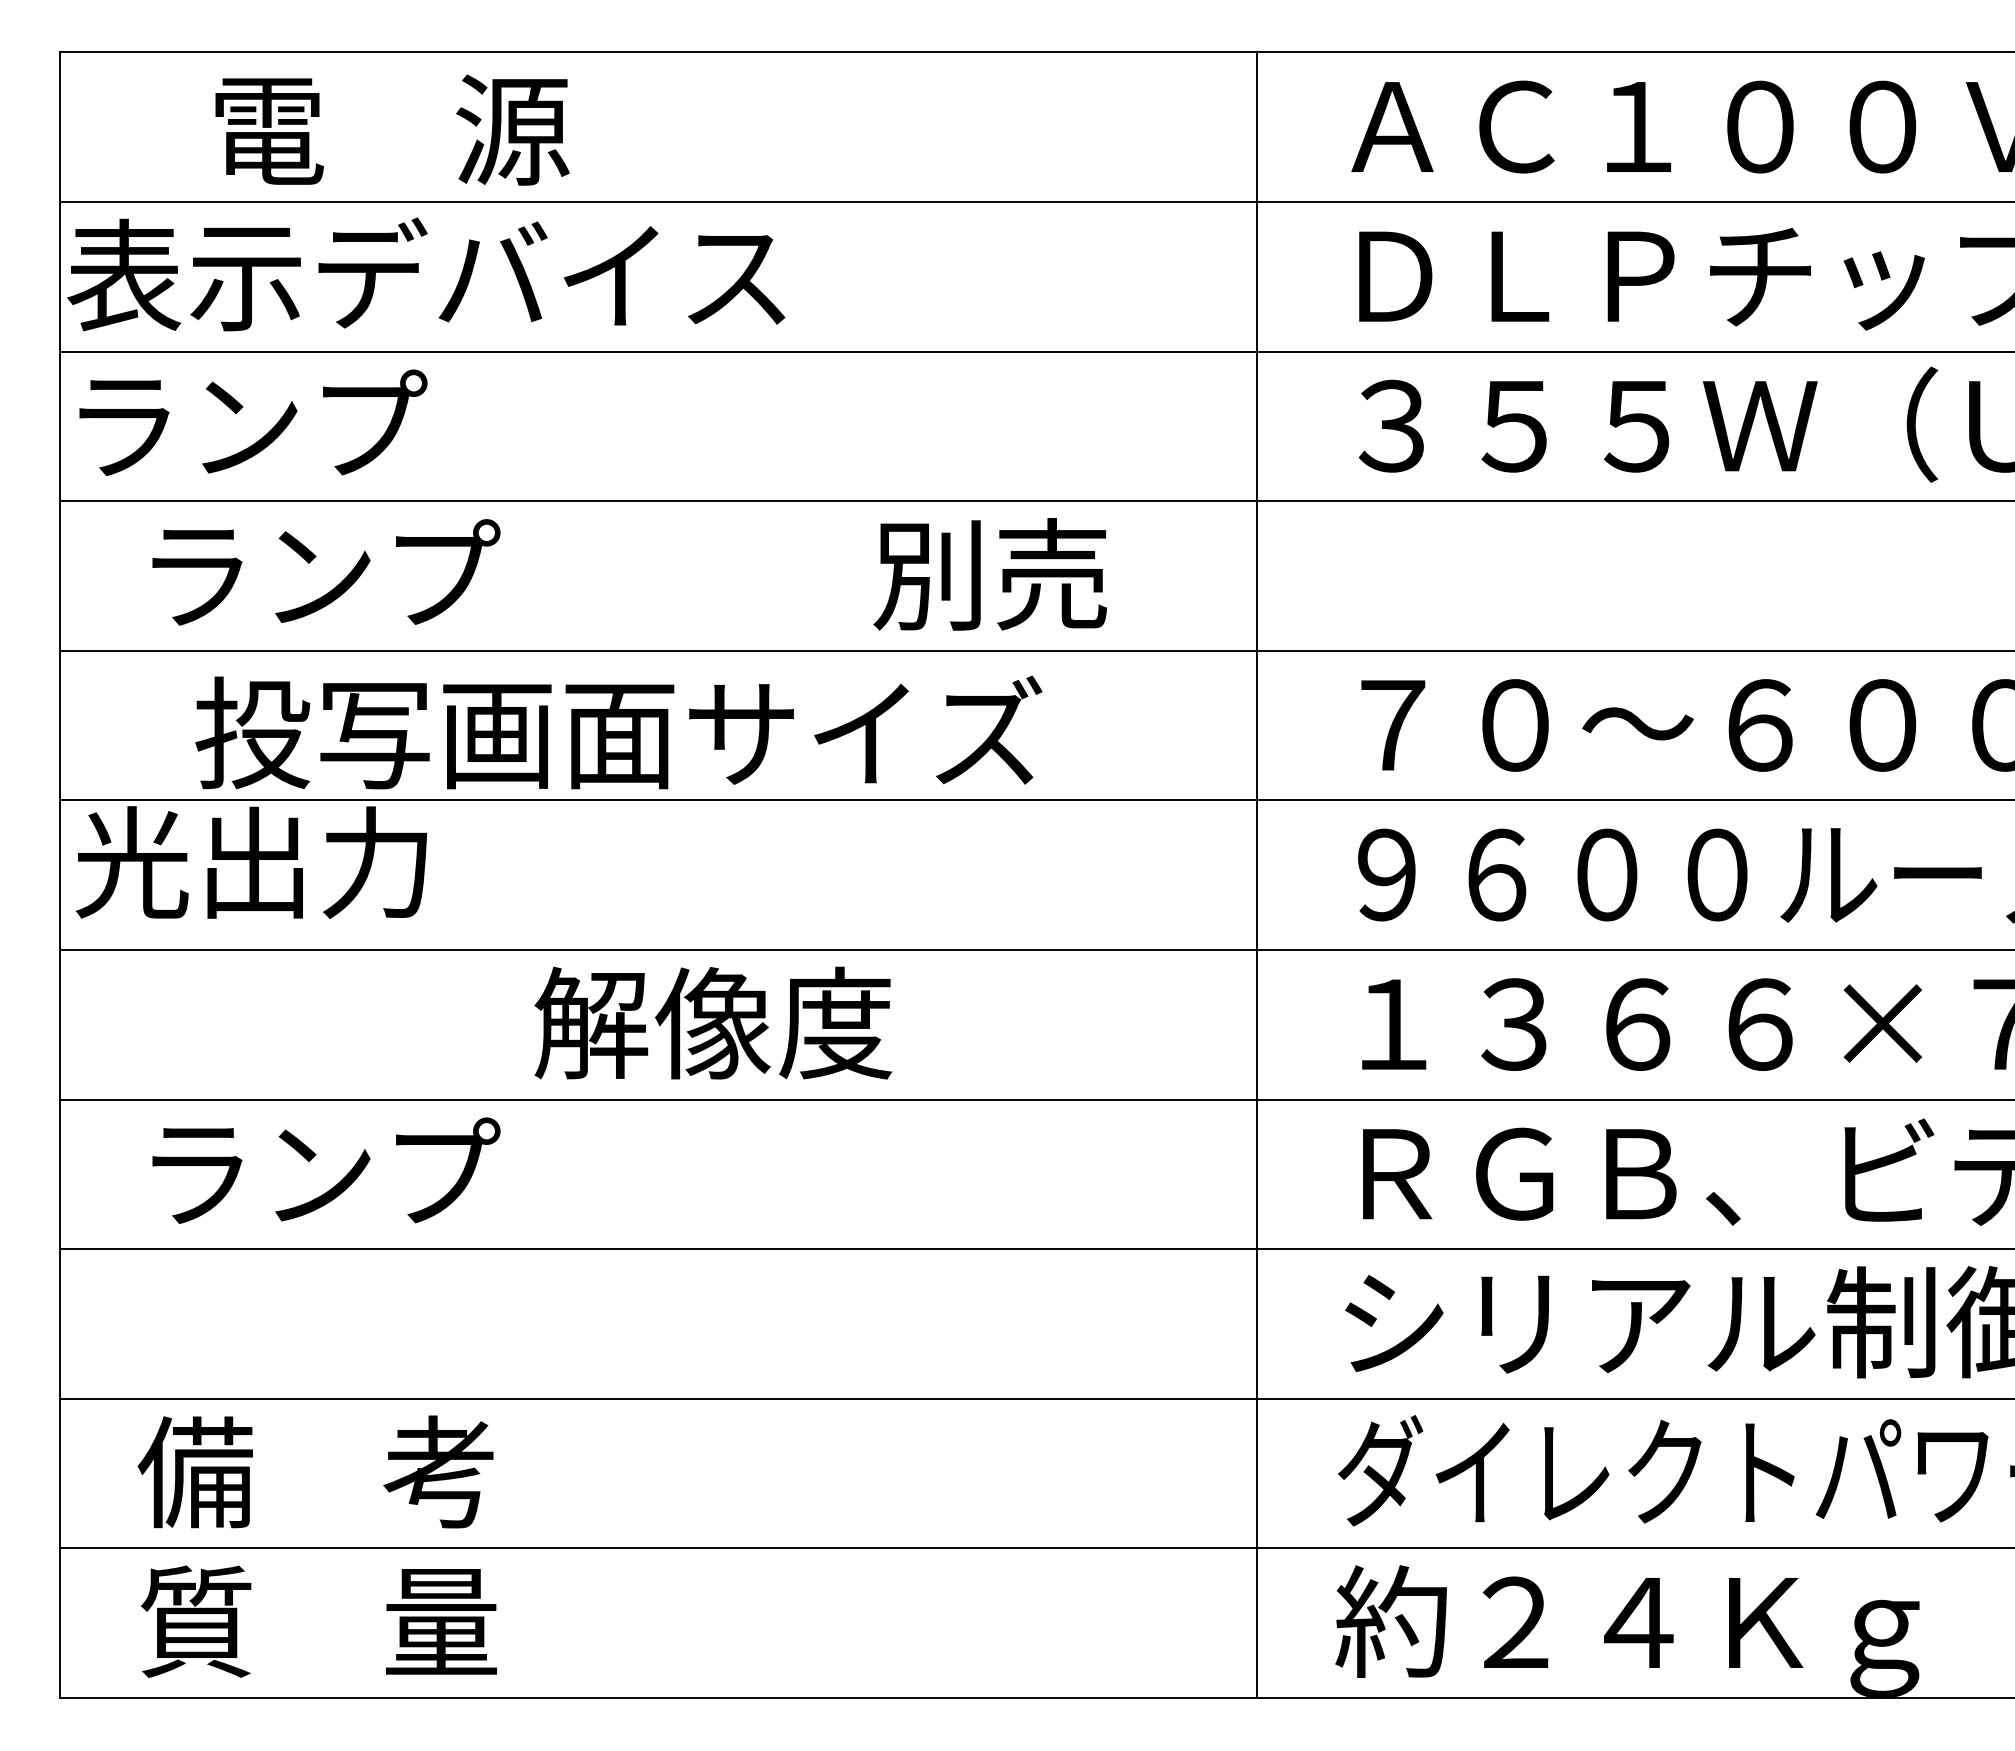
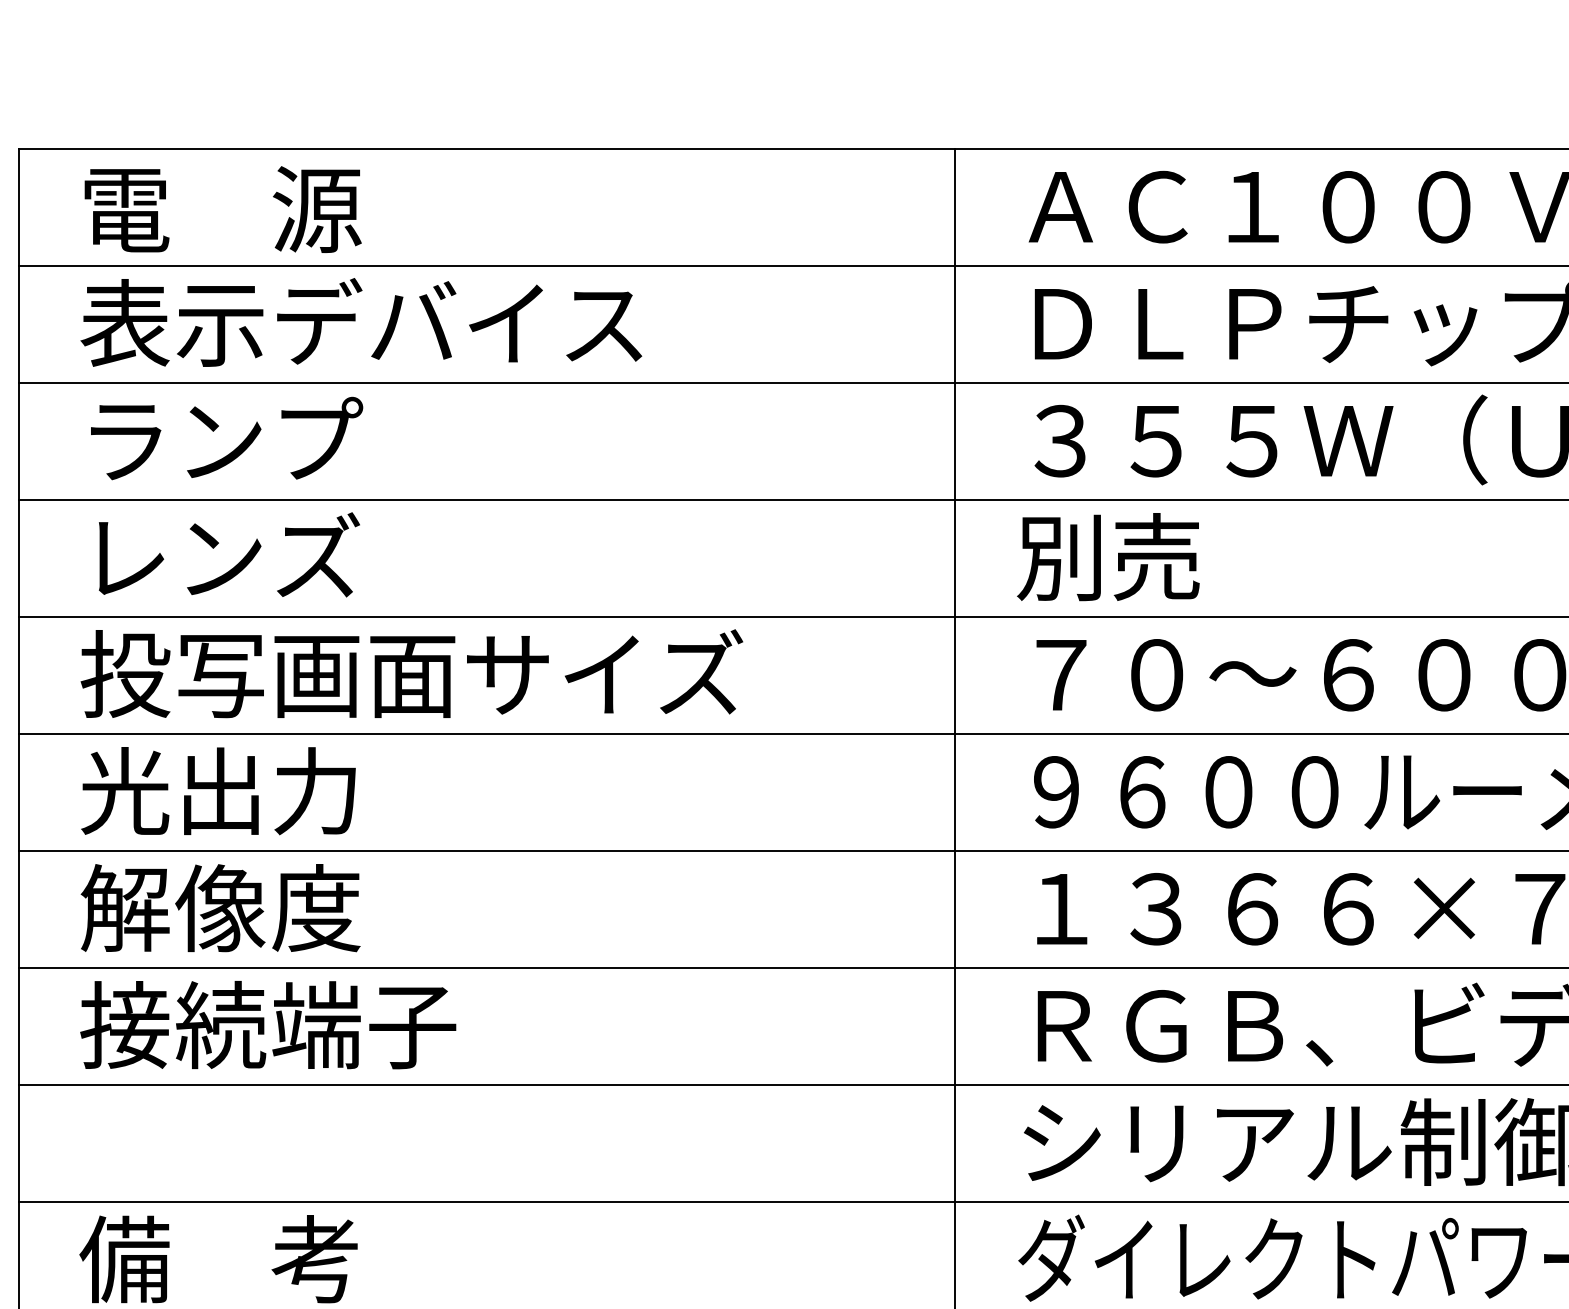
text: (392, 129) -> (223, 209), moved
text: (426, 274) -> (361, 322), moved
text: (253, 422) -> (227, 438), moved
text: (326, 571) -> (227, 554), ランプ -> レンズ
text: (989, 574) -> (1107, 557), moved
text: (618, 732) -> (411, 673), moved
text: (251, 862) -> (218, 791), moved
text: (713, 1022) -> (220, 907), moved
text: (378, 1172) -> (267, 1024), ランプ -> 接続端子

